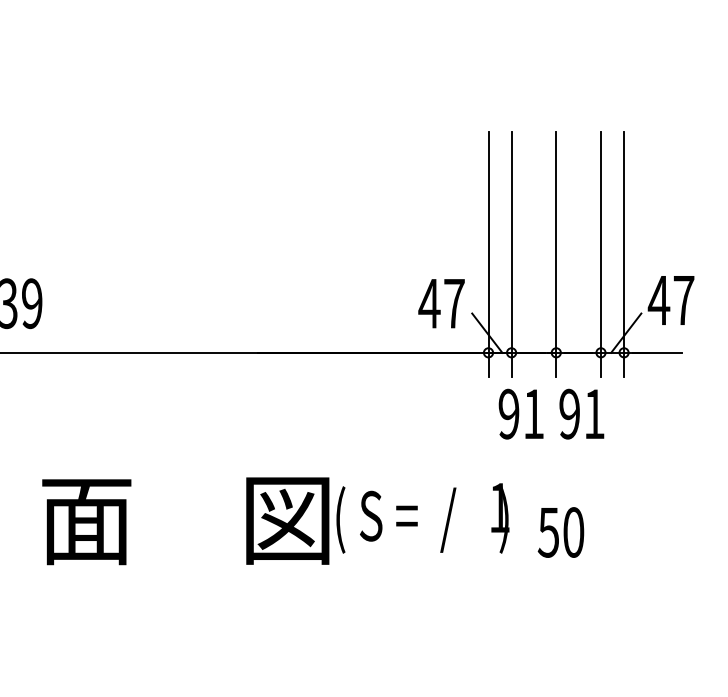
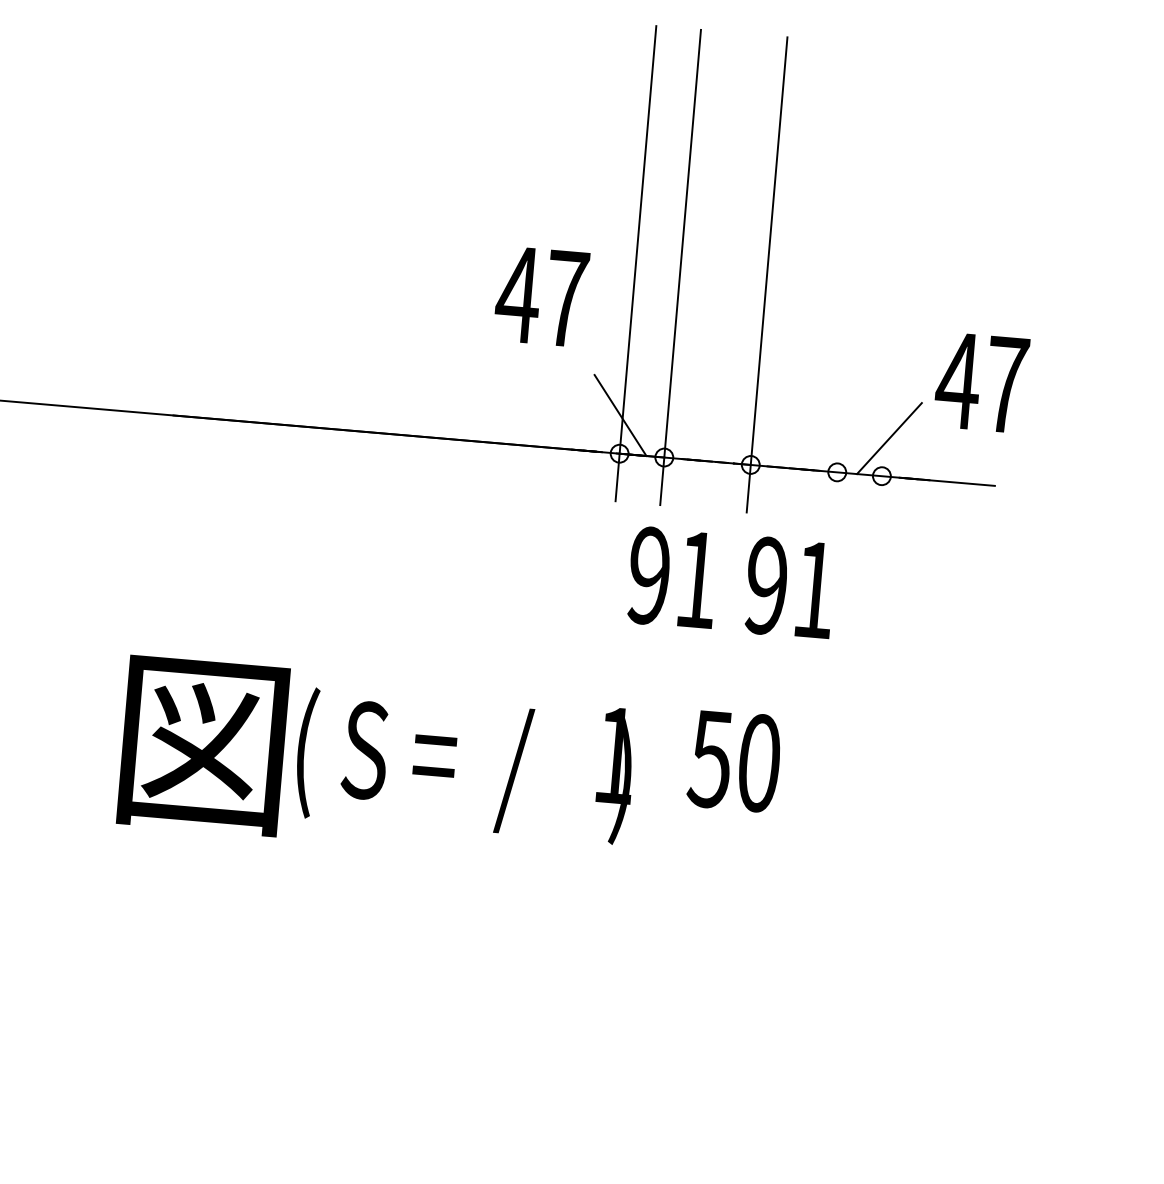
line: (600, 254) -> (852, 282), removed
line: (624, 254) -> (899, 286), removed
text: (441, 303) -> (541, 296), moved
text: (560, 532) -> (733, 761), moved

